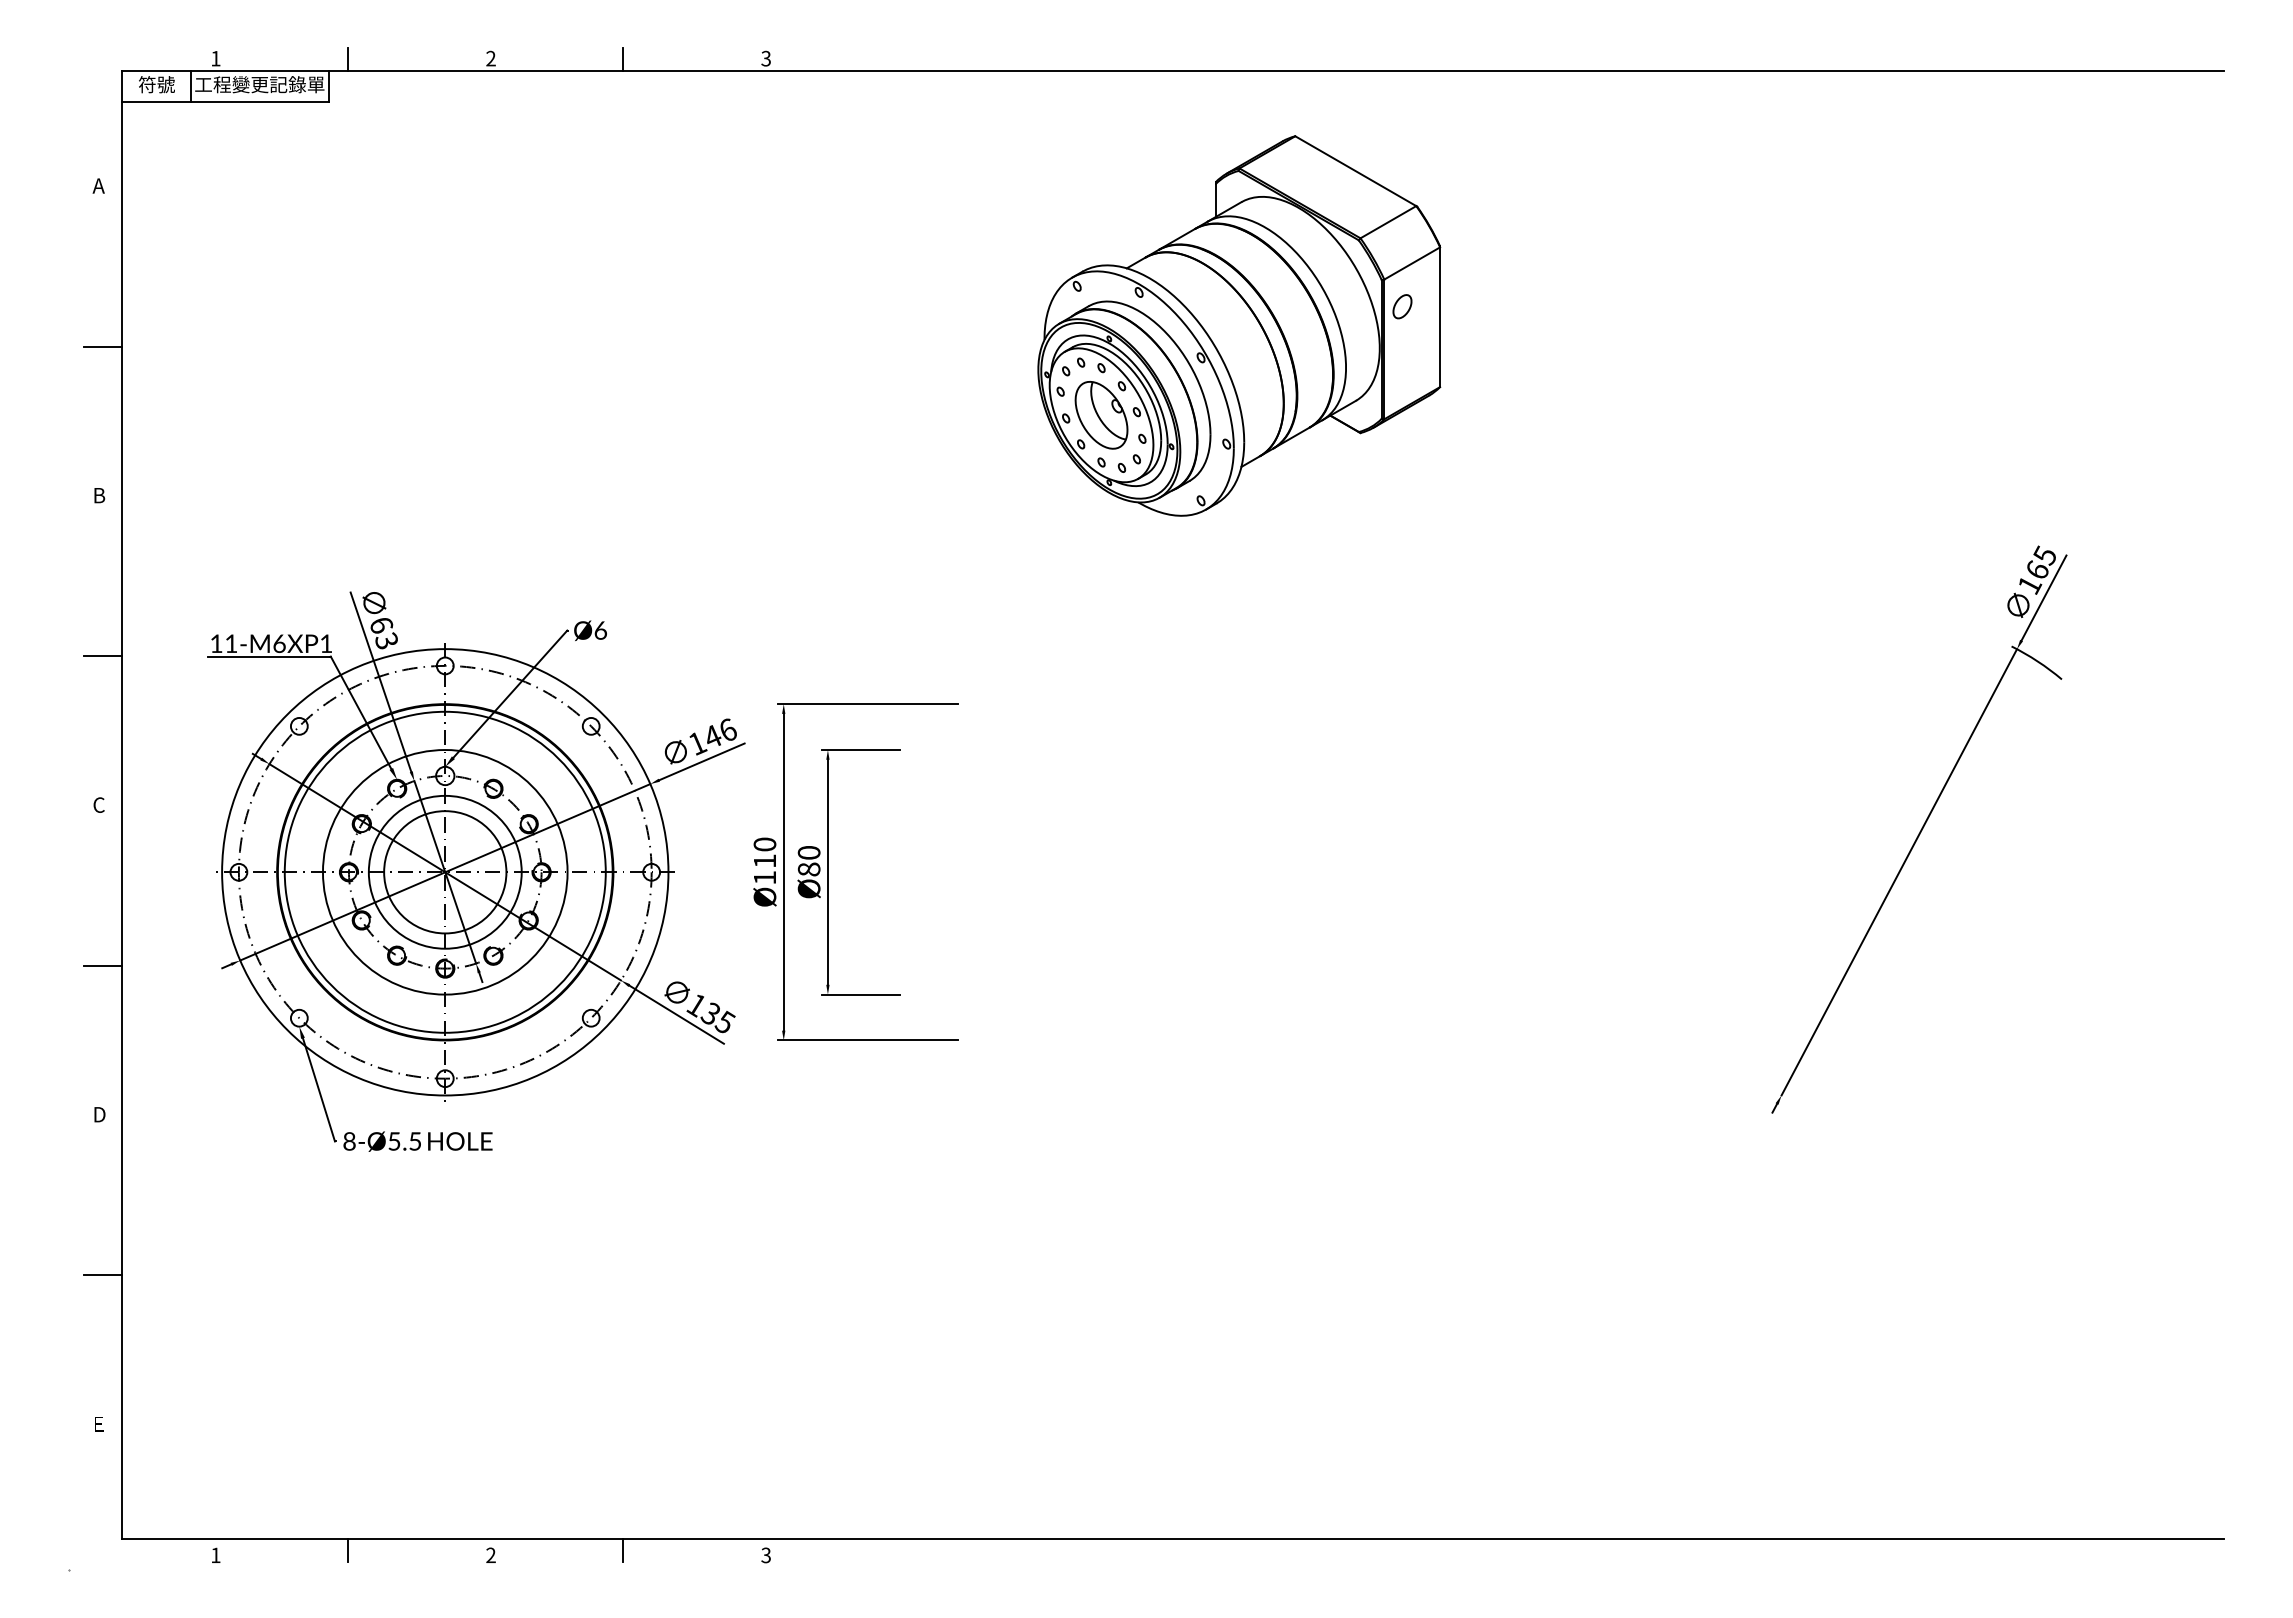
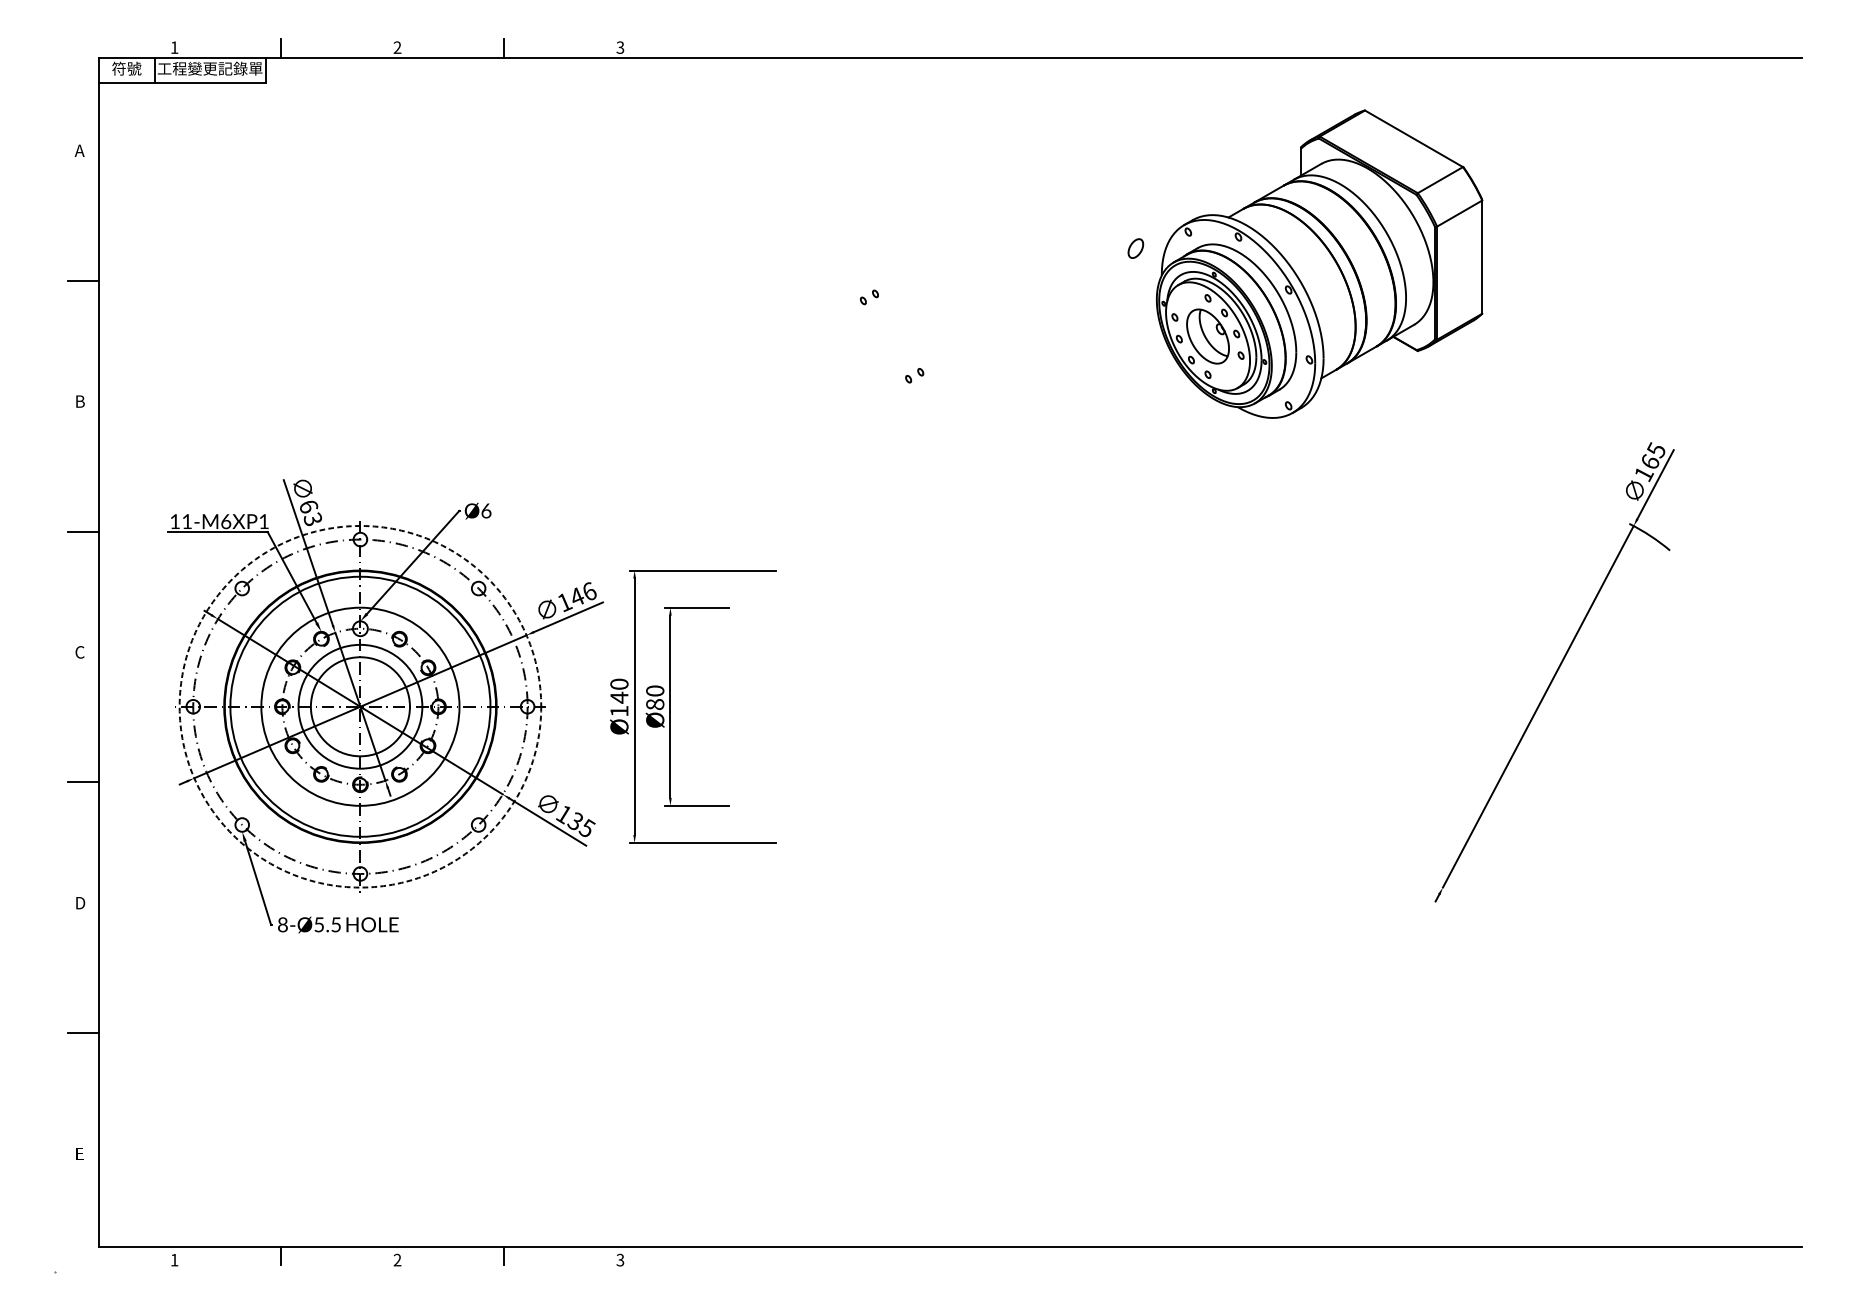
part: (1239, 325) -> (1319, 263), moved
text: (764, 860) -> (619, 697), Ø110 -> Ø140
circle: (445, 872) -> (360, 706), solid -> dashed

